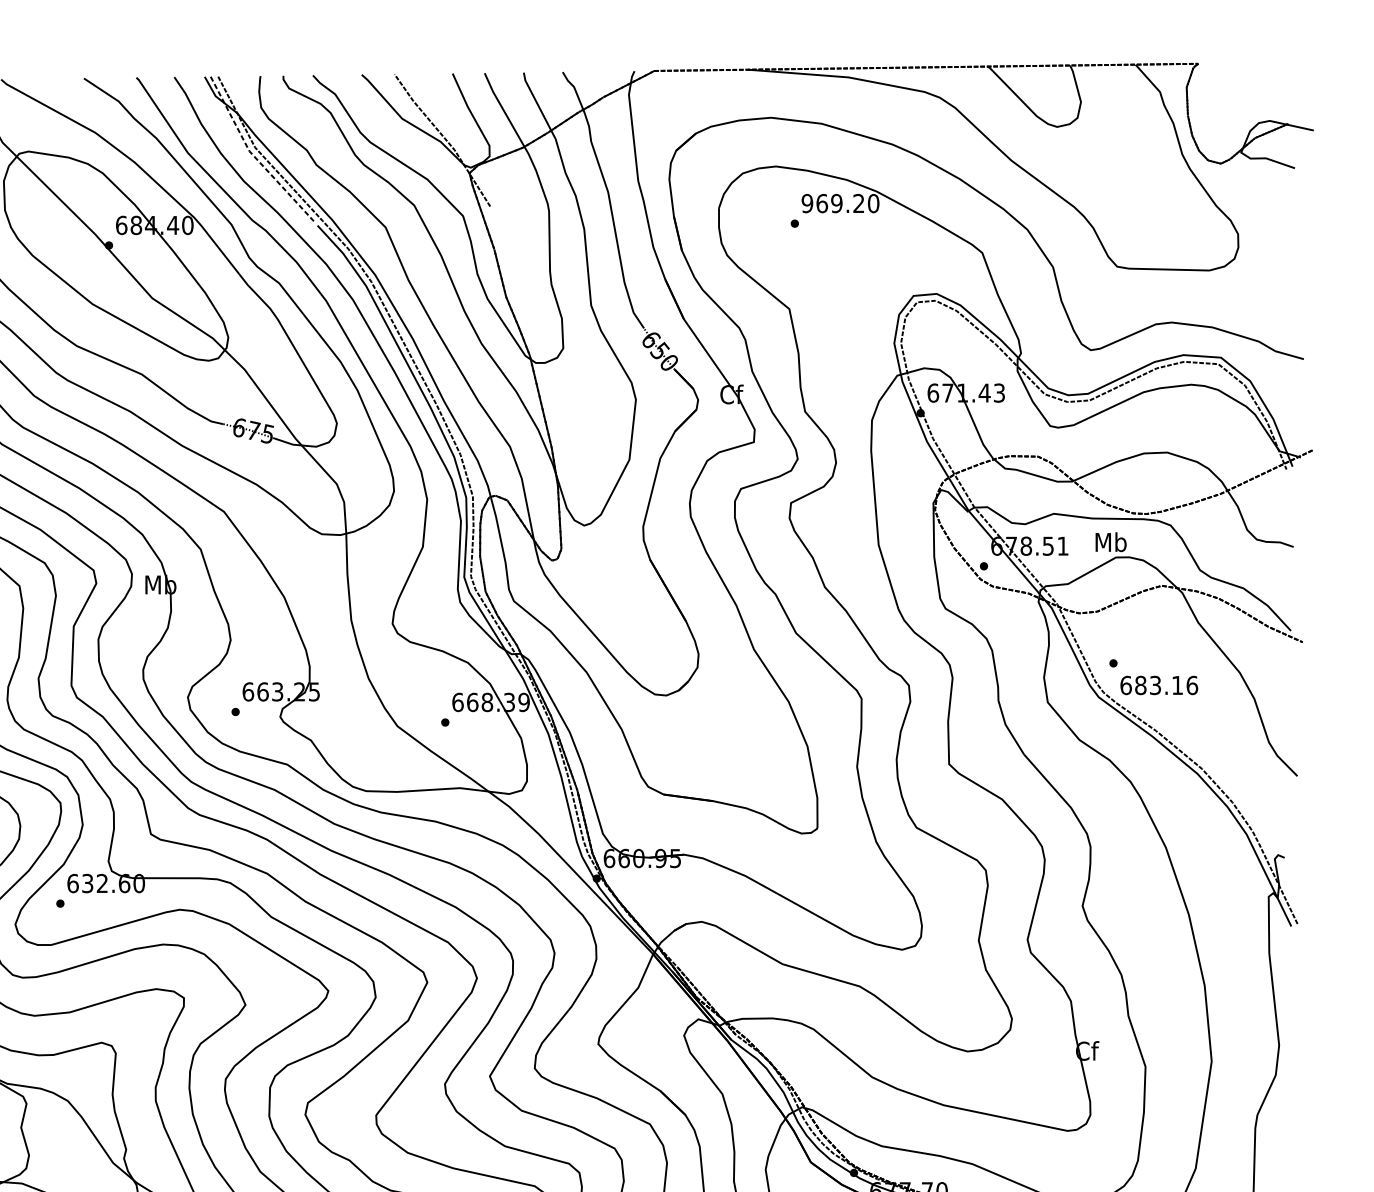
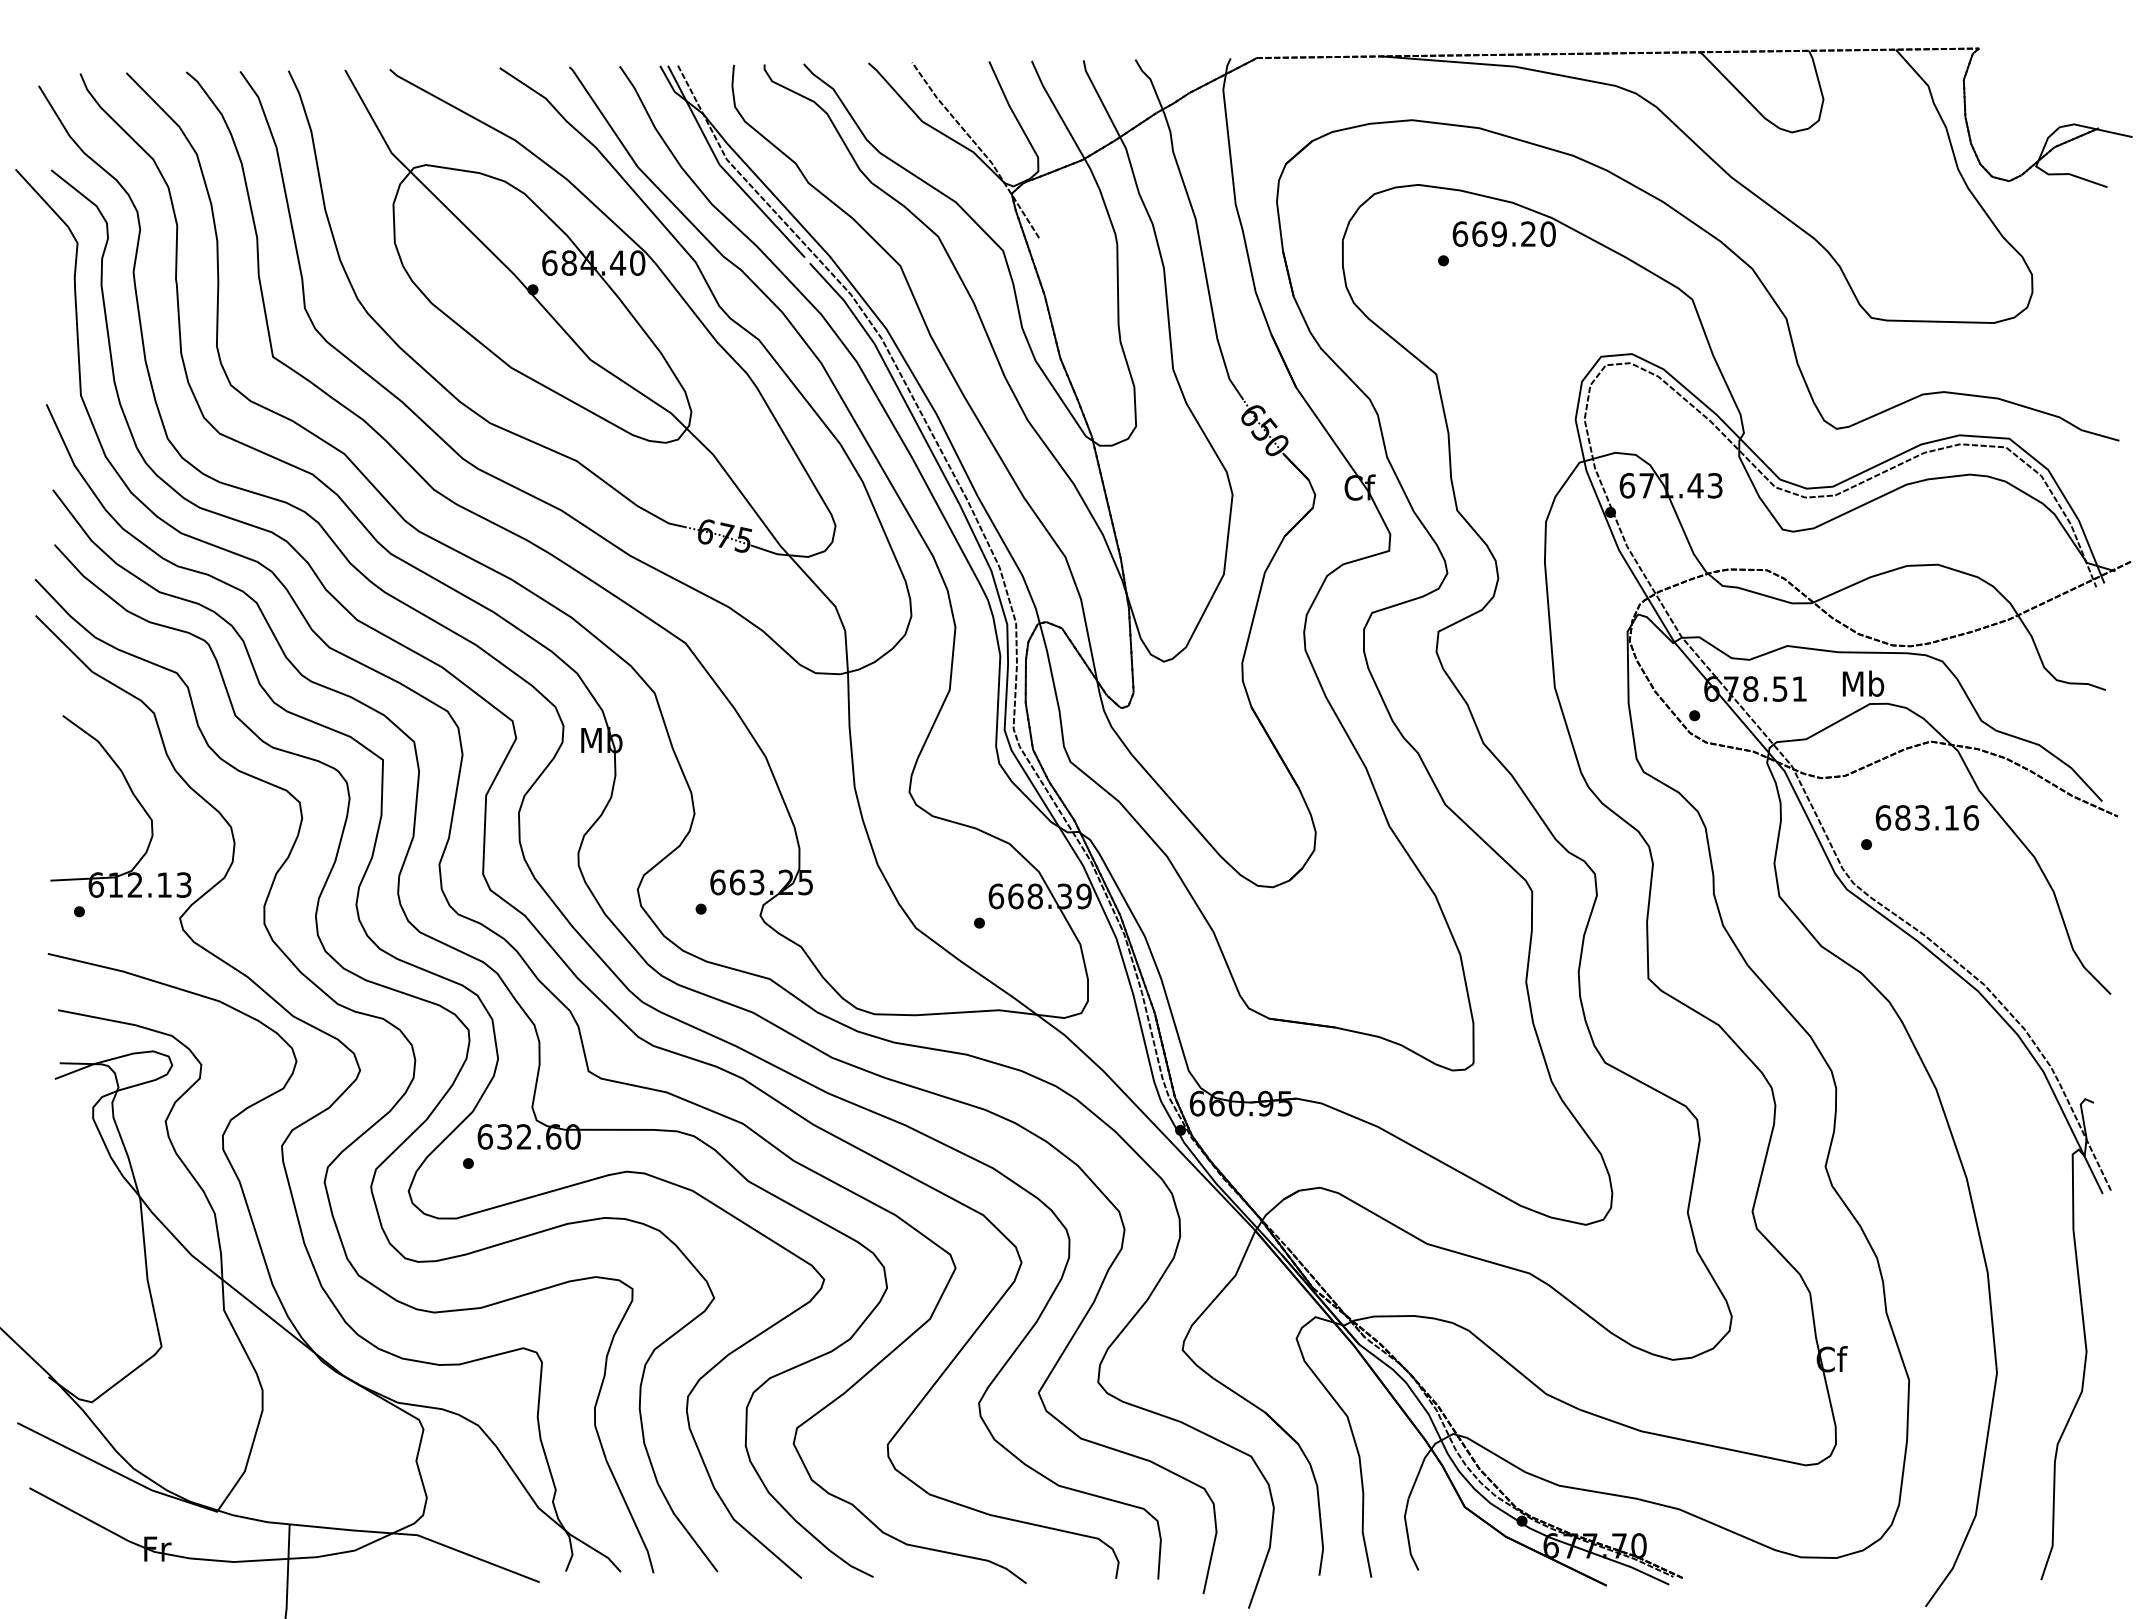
line: (253, 154) -> (724, 169), dashed -> solid
text: (807, 203) -> (1460, 233), 969.20 -> 669.20
text: (1159, 685) -> (1927, 817), moved

